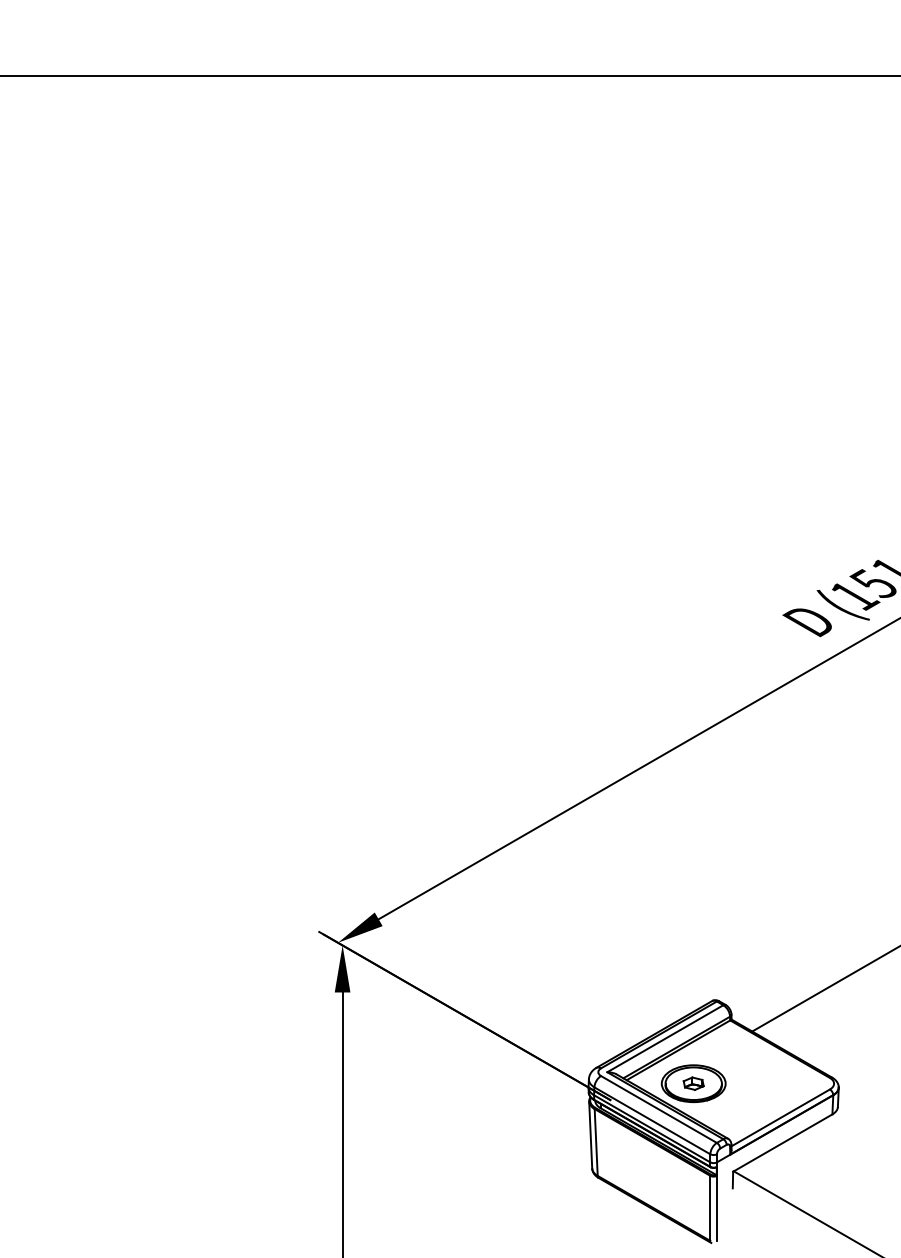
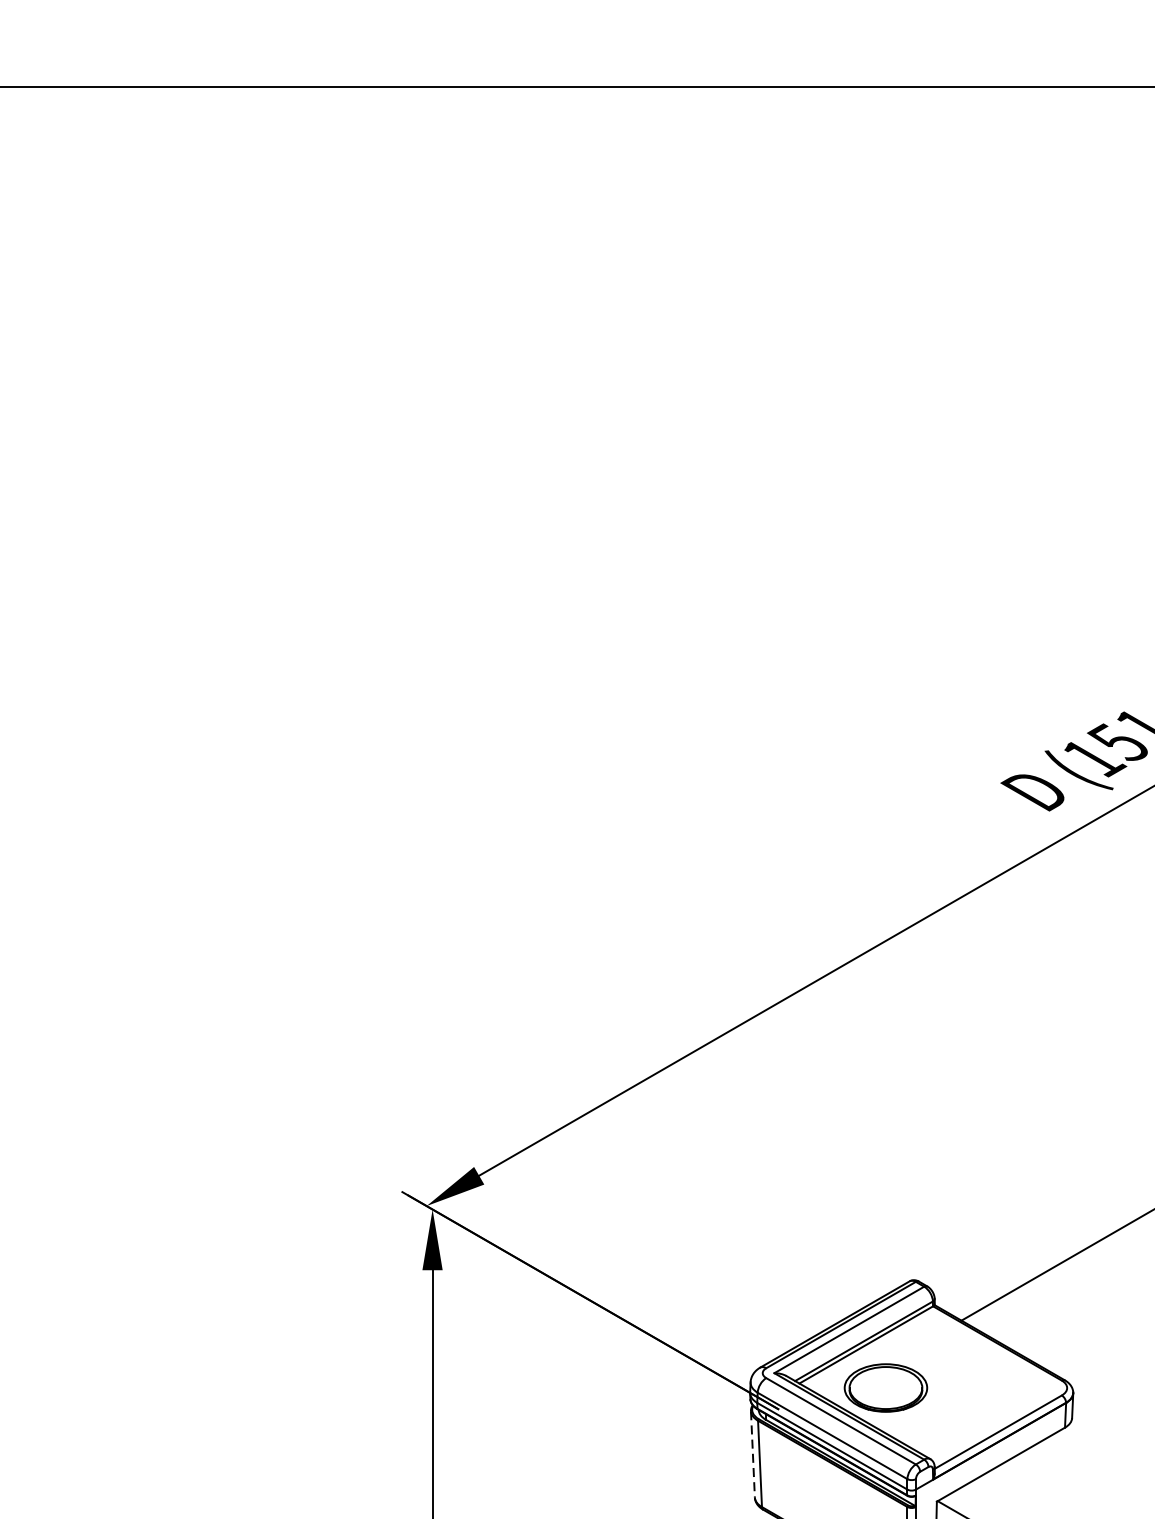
part: (693, 1083) -> (885, 1387), removed
line: (590, 1135) -> (752, 1454), solid -> dashed

